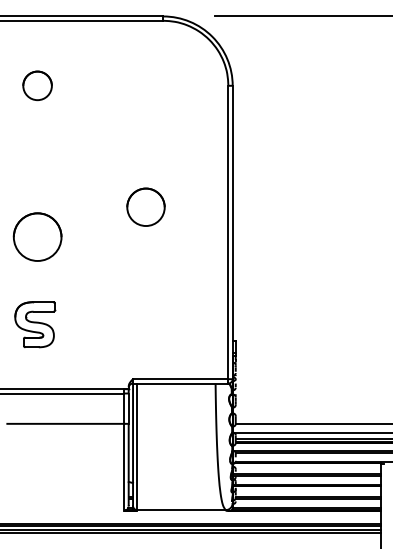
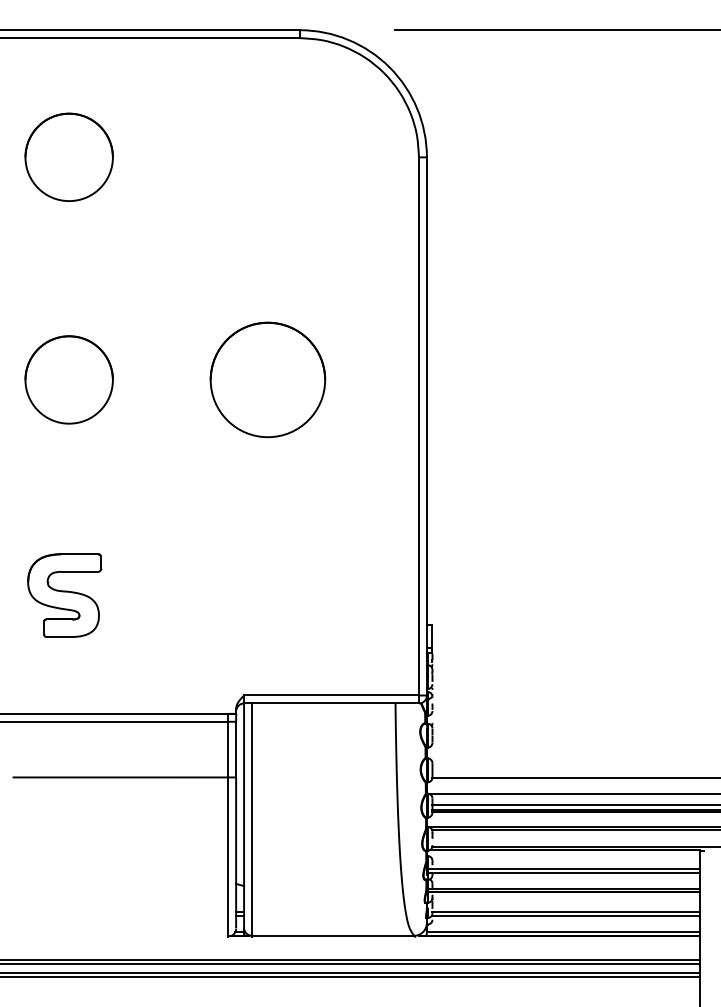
part: (37, 85) -> (68, 156), size x1.67
part: (145, 207) -> (266, 380), size x1.67
part: (37, 236) -> (68, 378), moved

